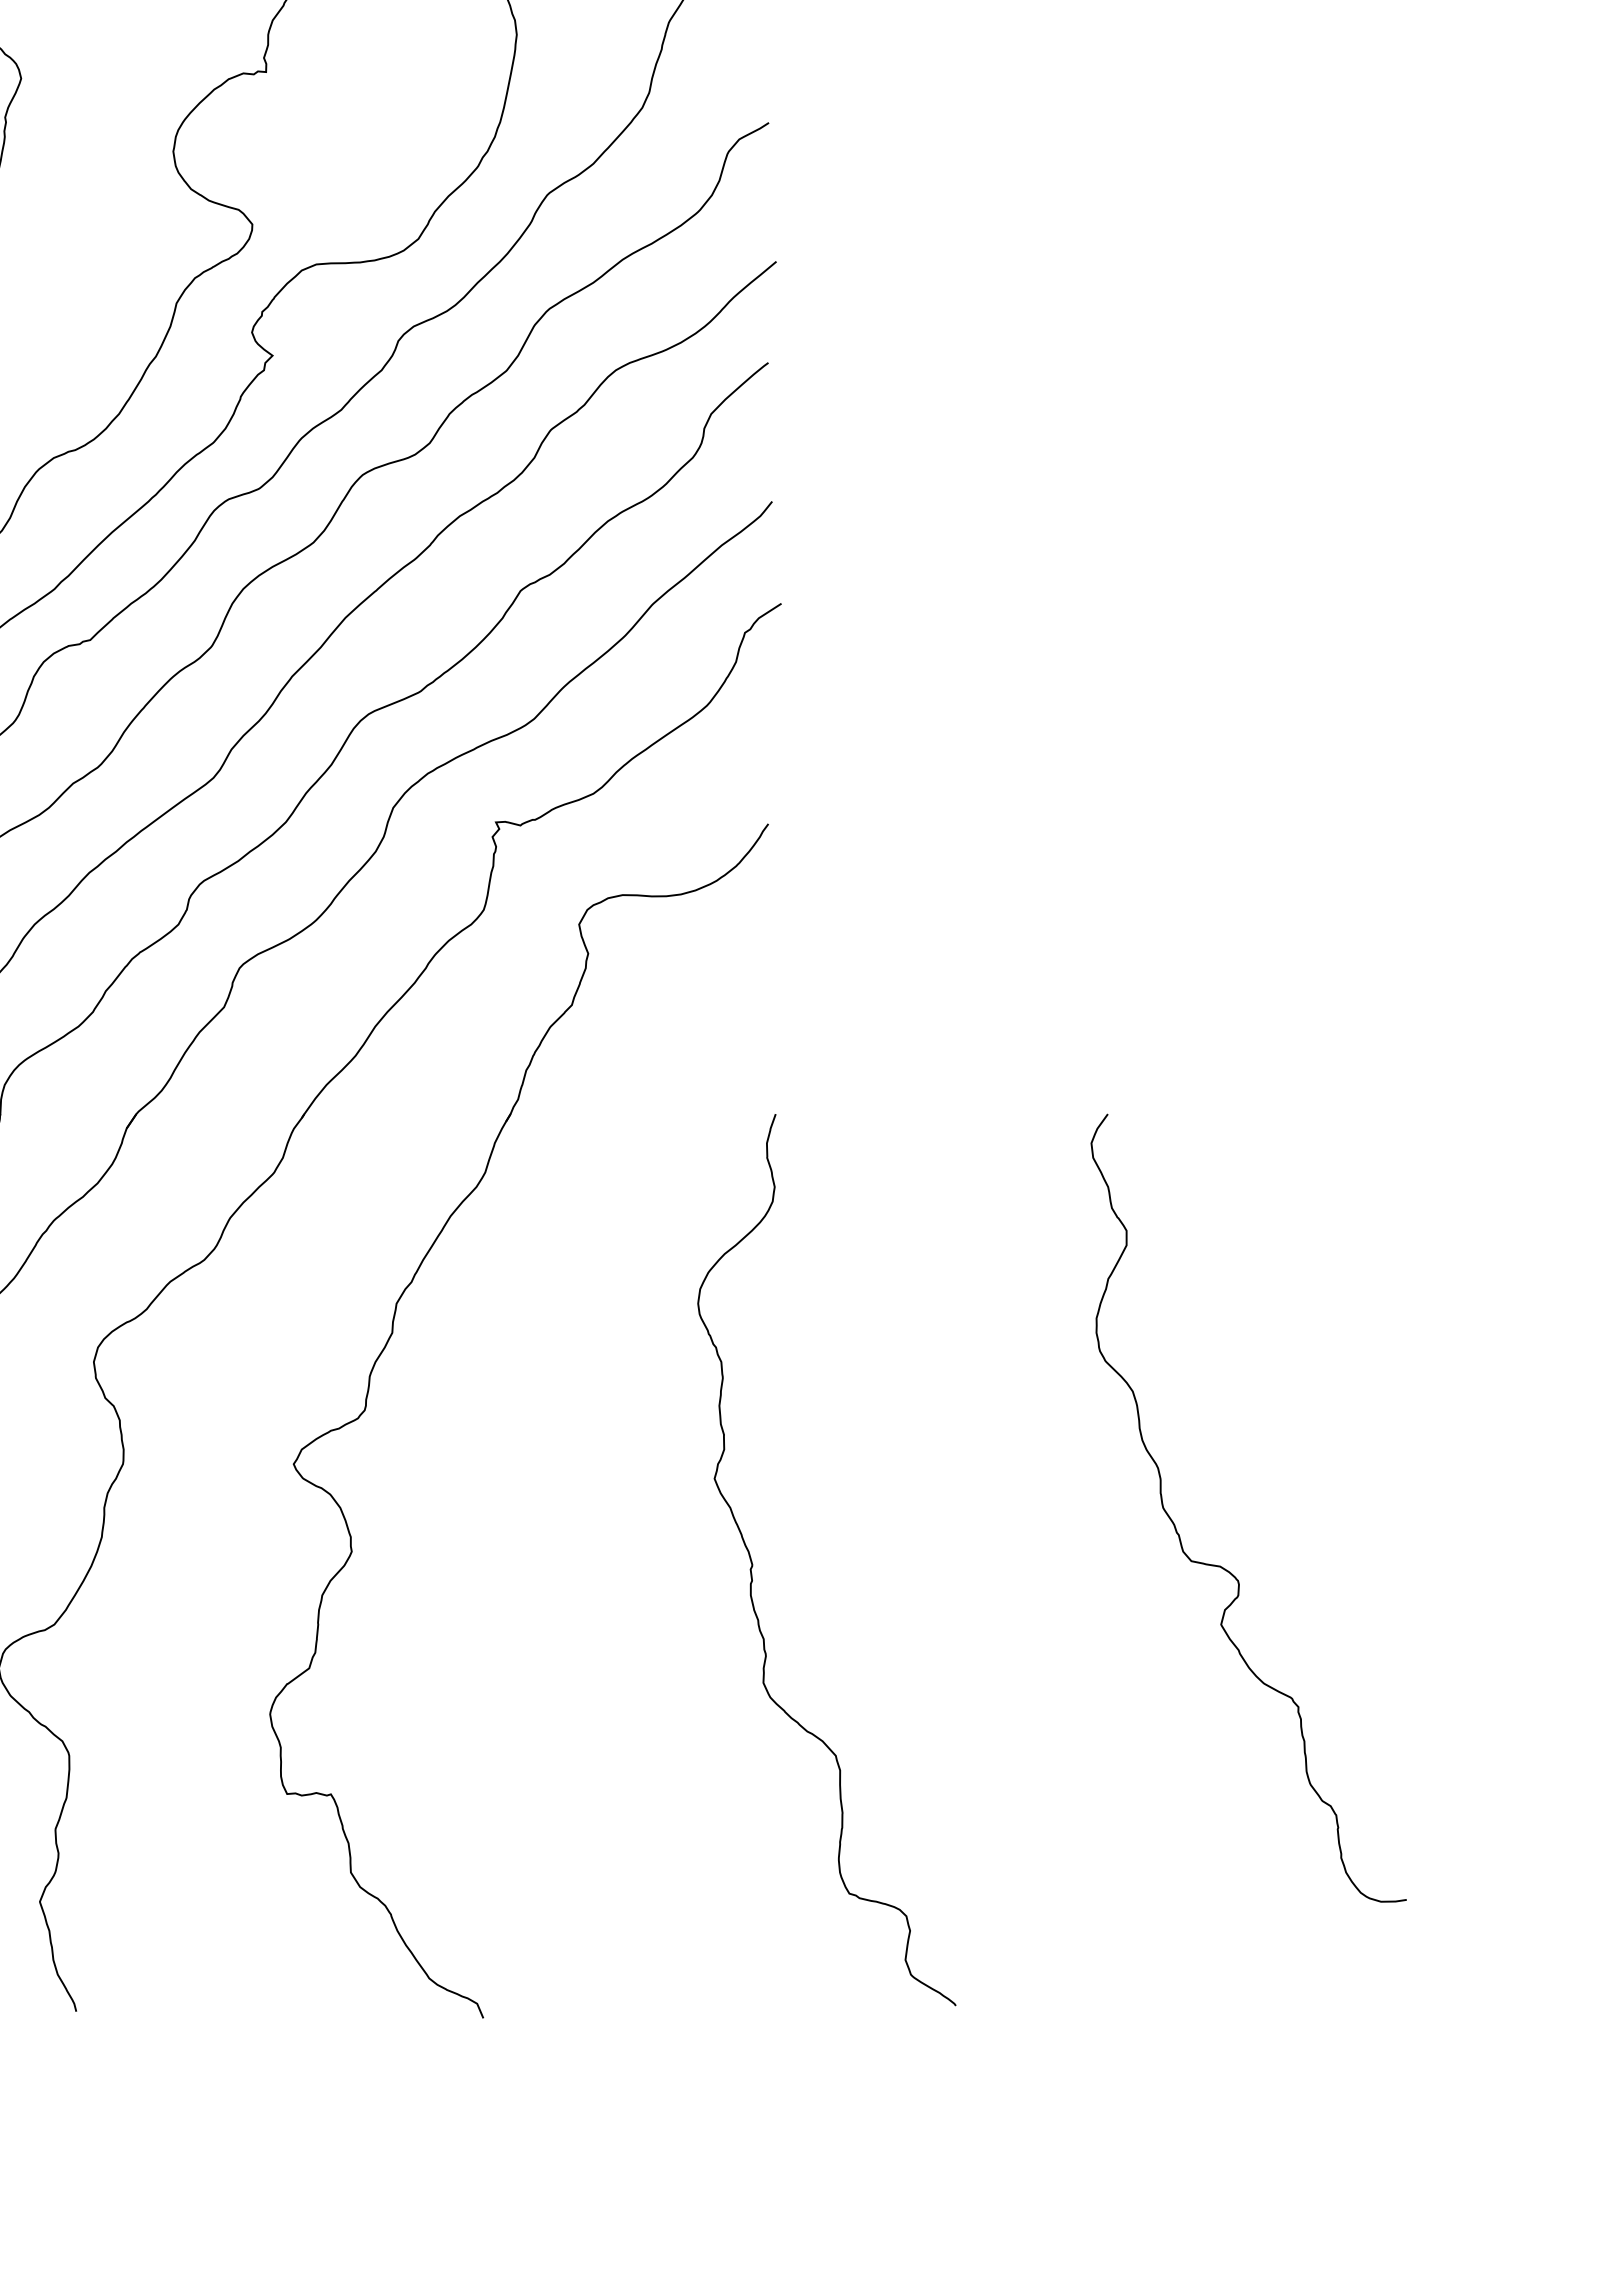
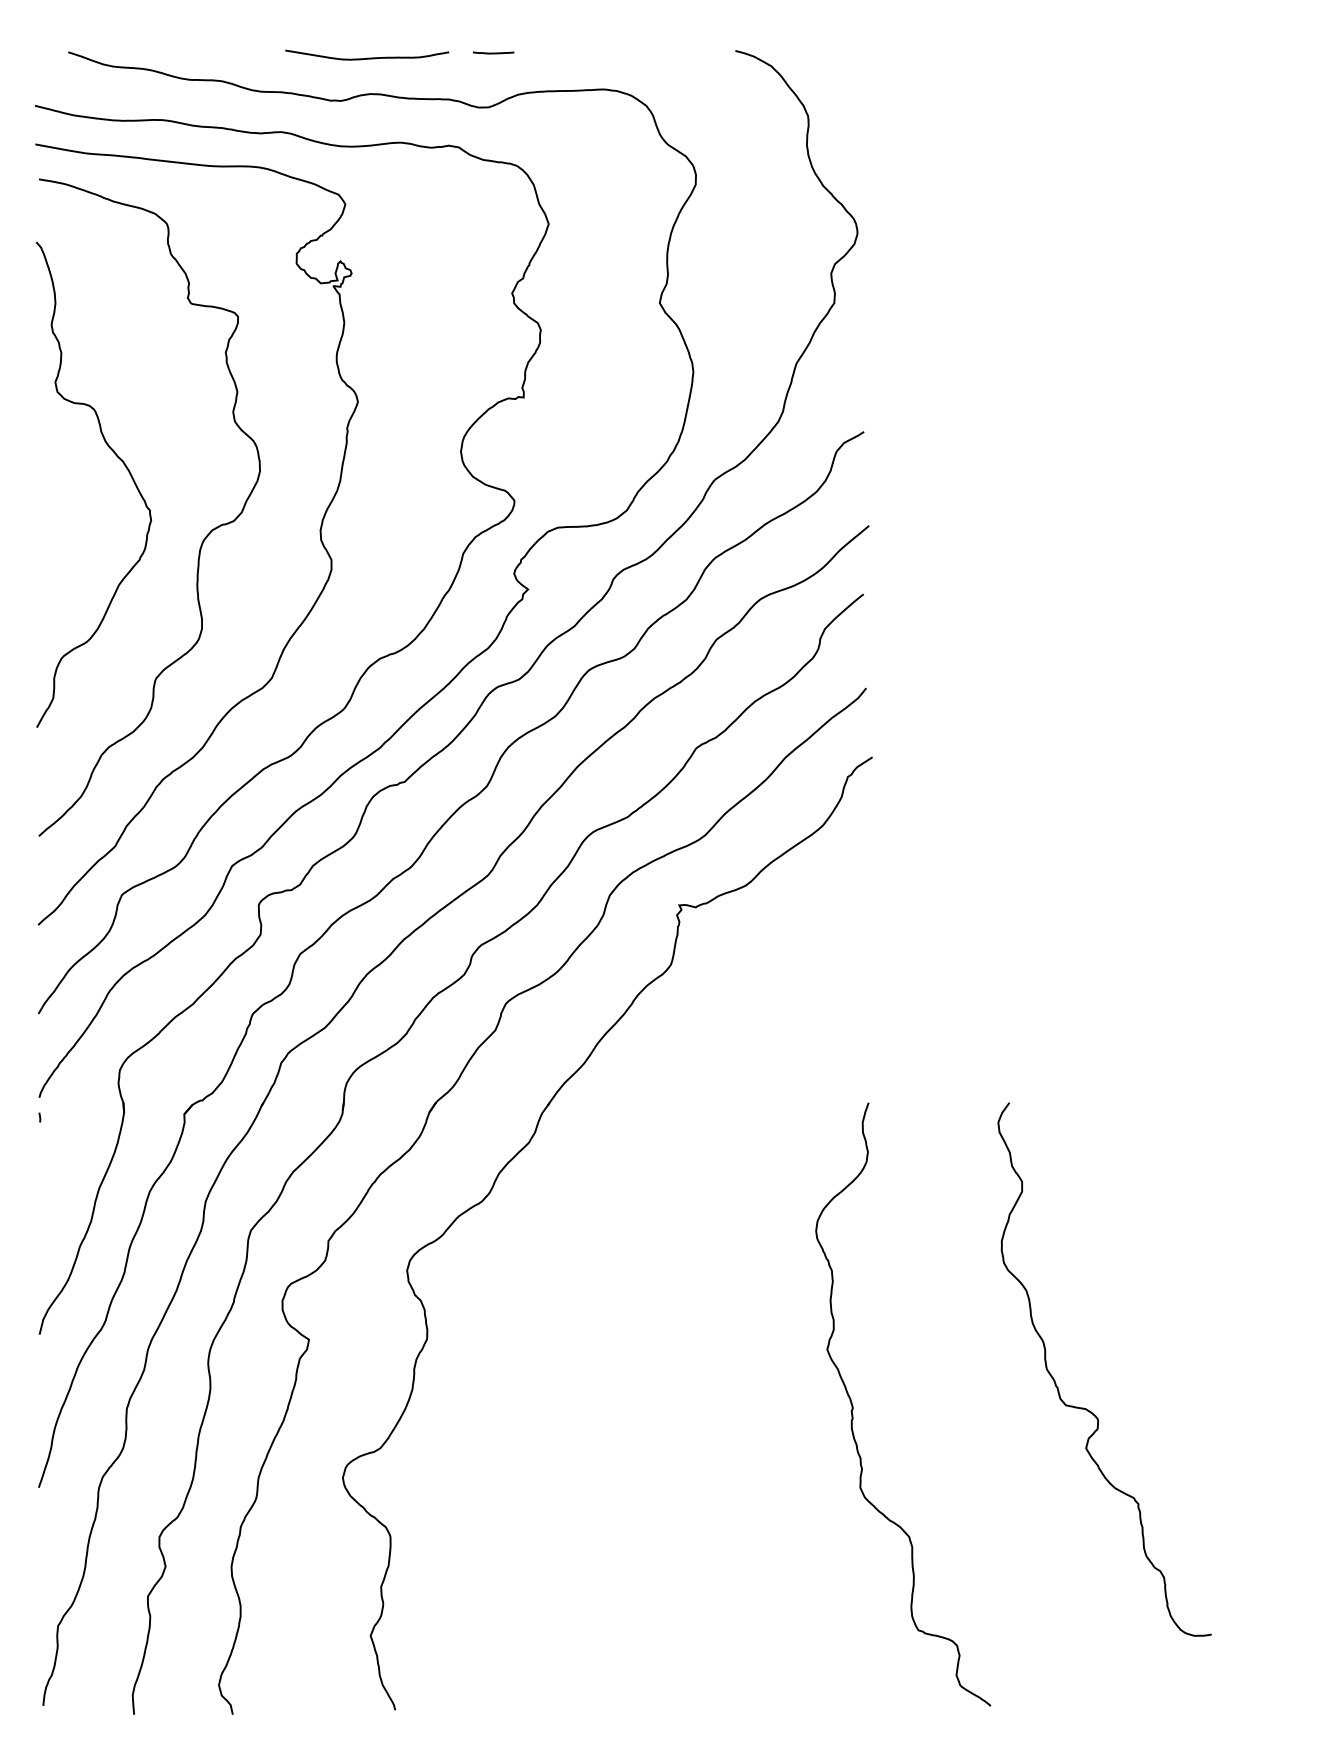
part: (385, 1350) -> (604, 1262), removed
curve: (1221, 1565) -> (1086, 1408), moved

